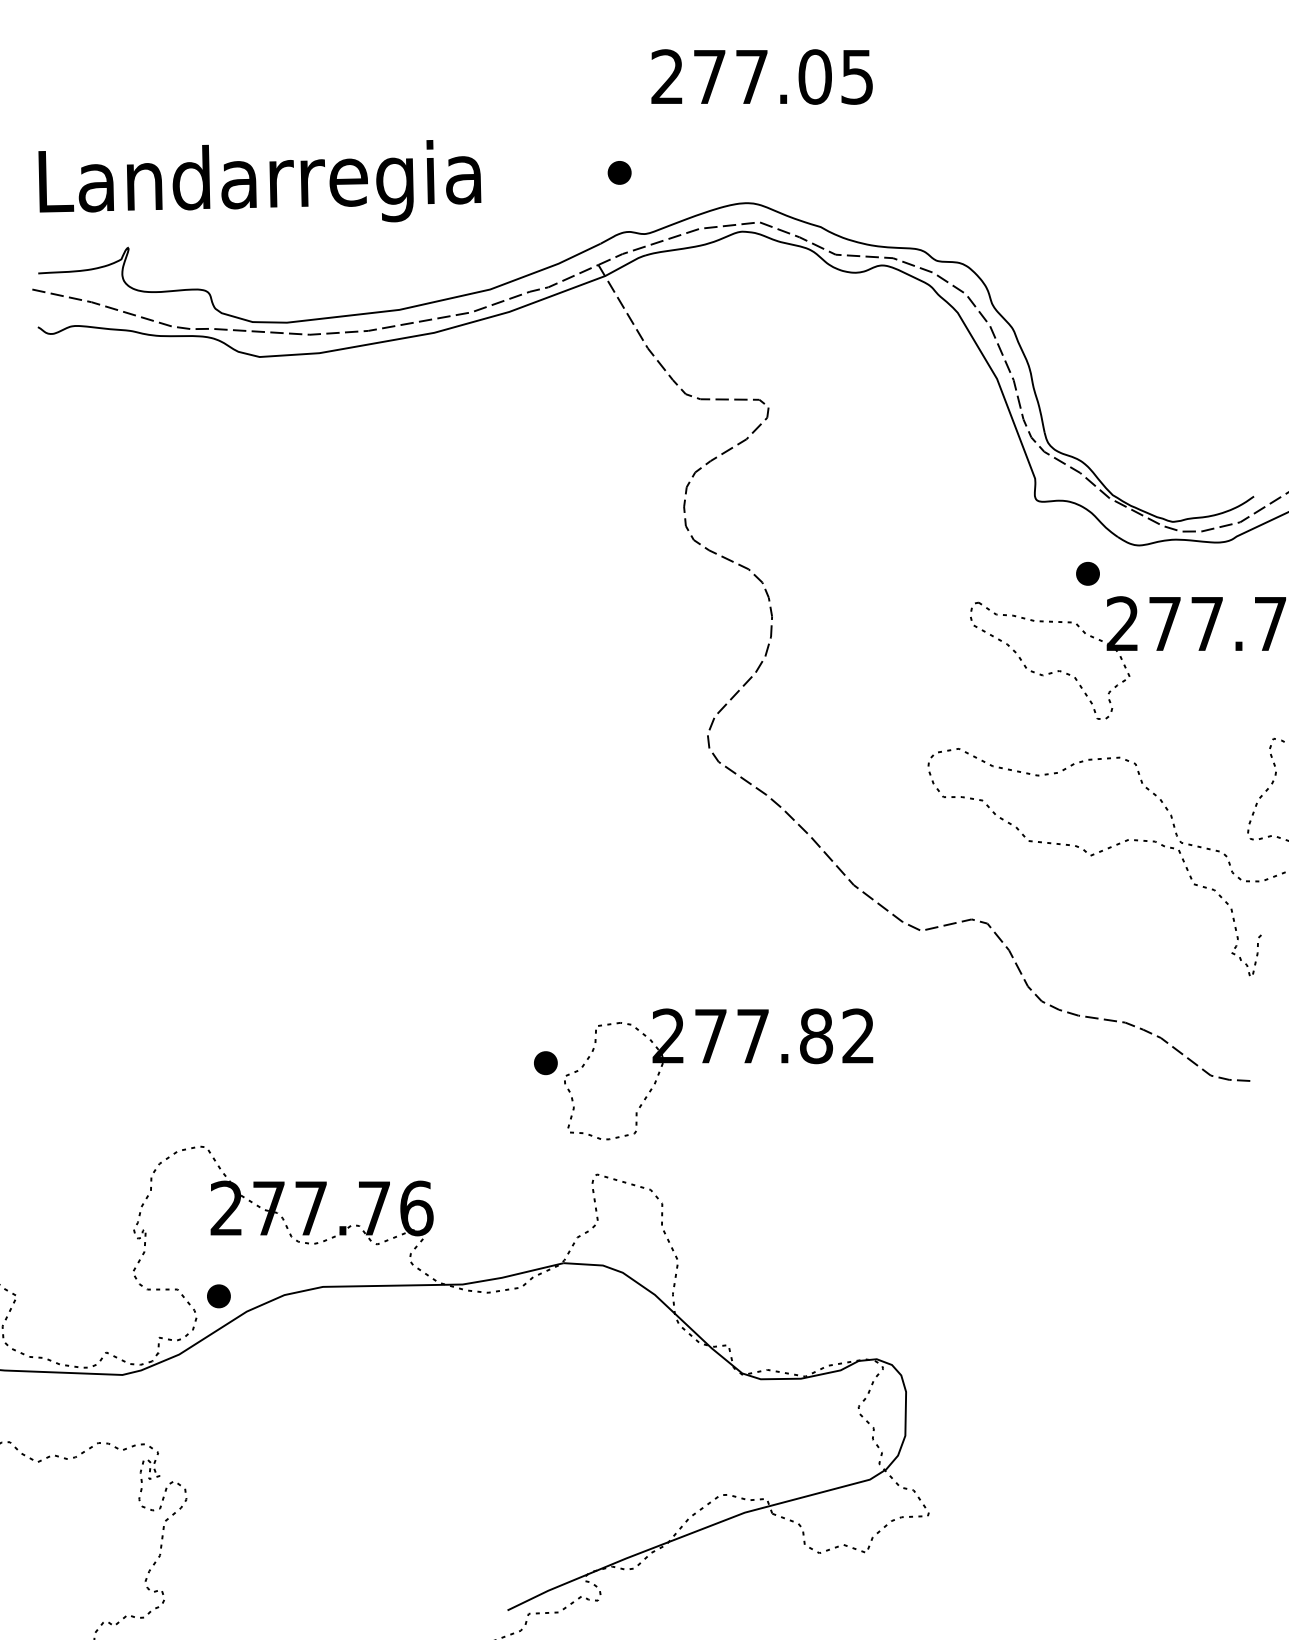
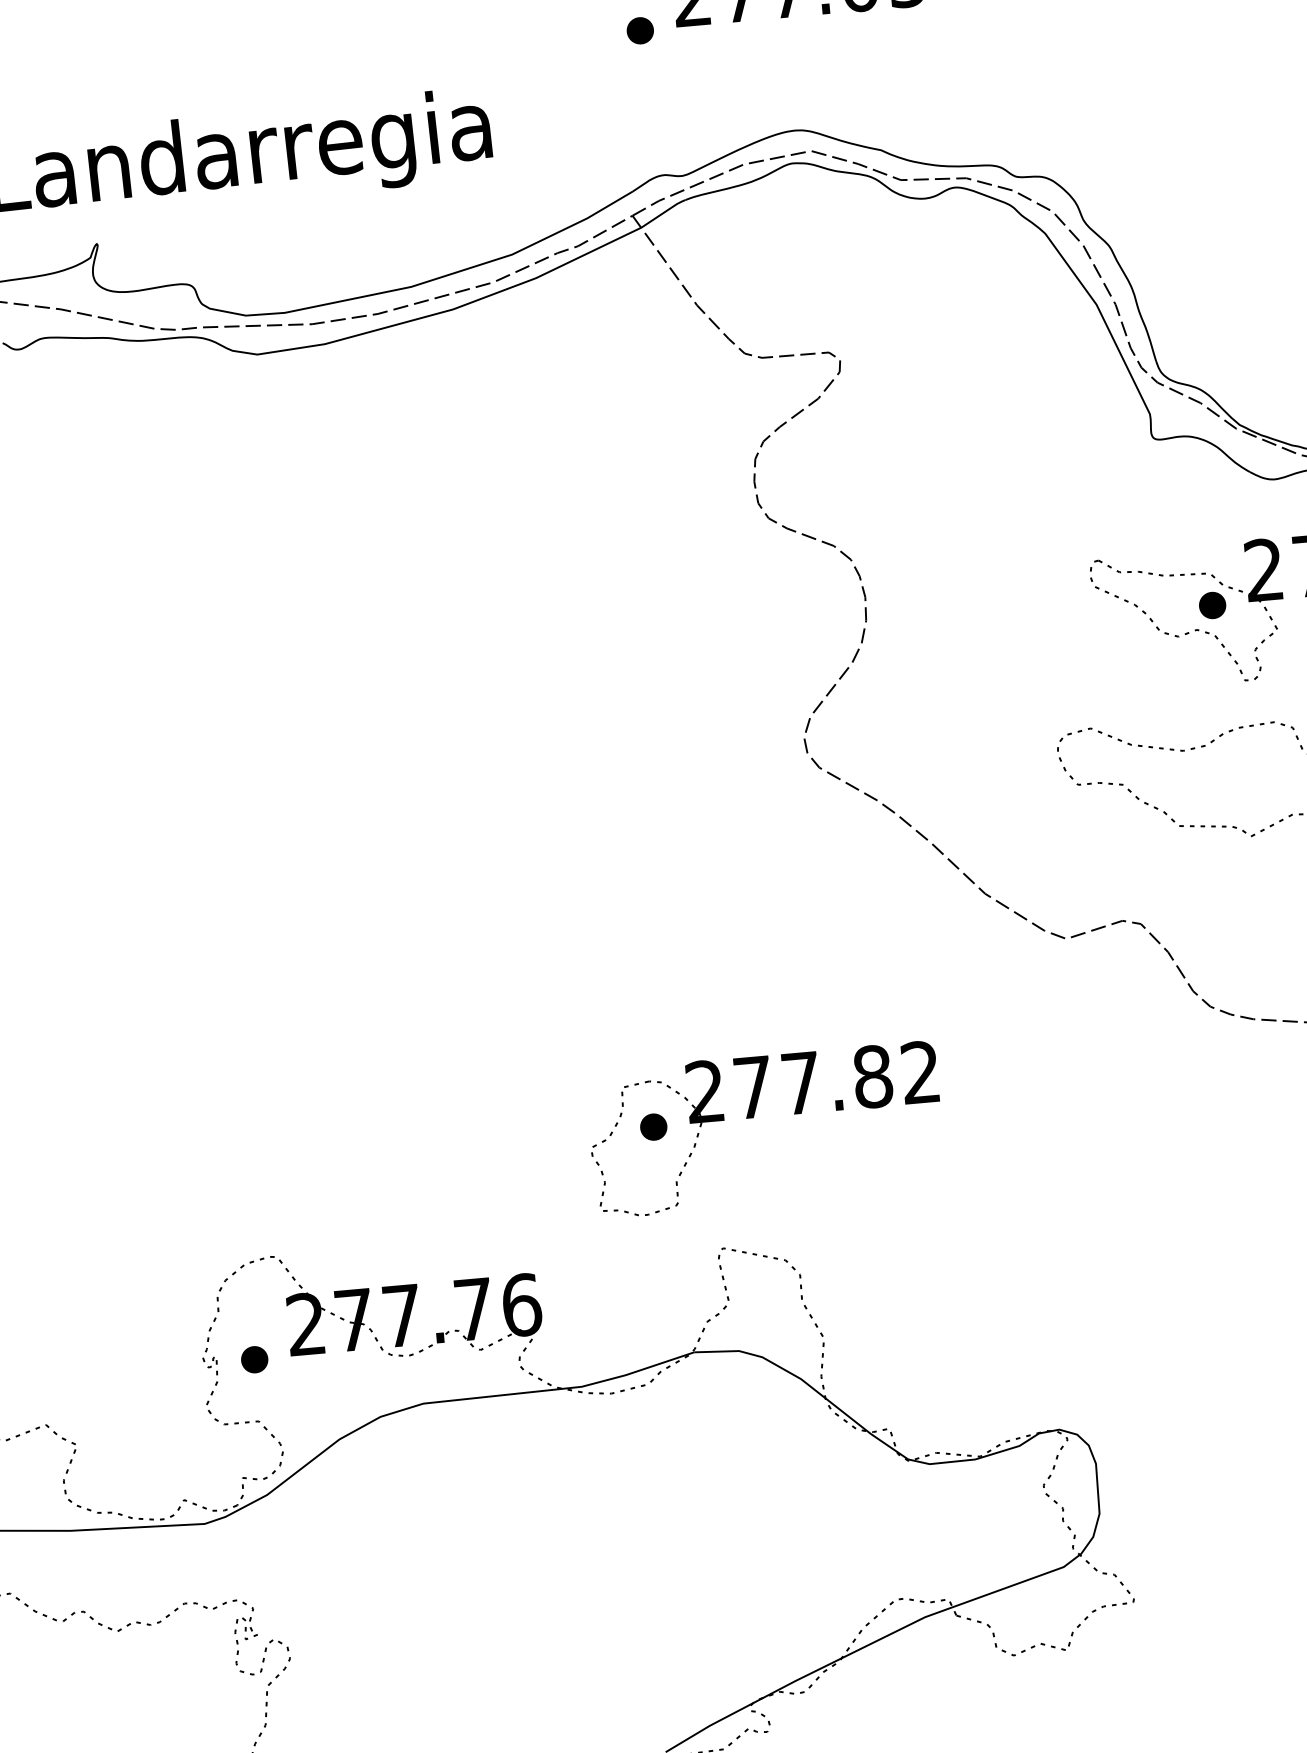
part: (619, 172) -> (640, 30), moved
part: (1087, 573) -> (1212, 605), moved
part: (708, 1063) -> (753, 1118), moved
part: (218, 1296) -> (254, 1359), moved

